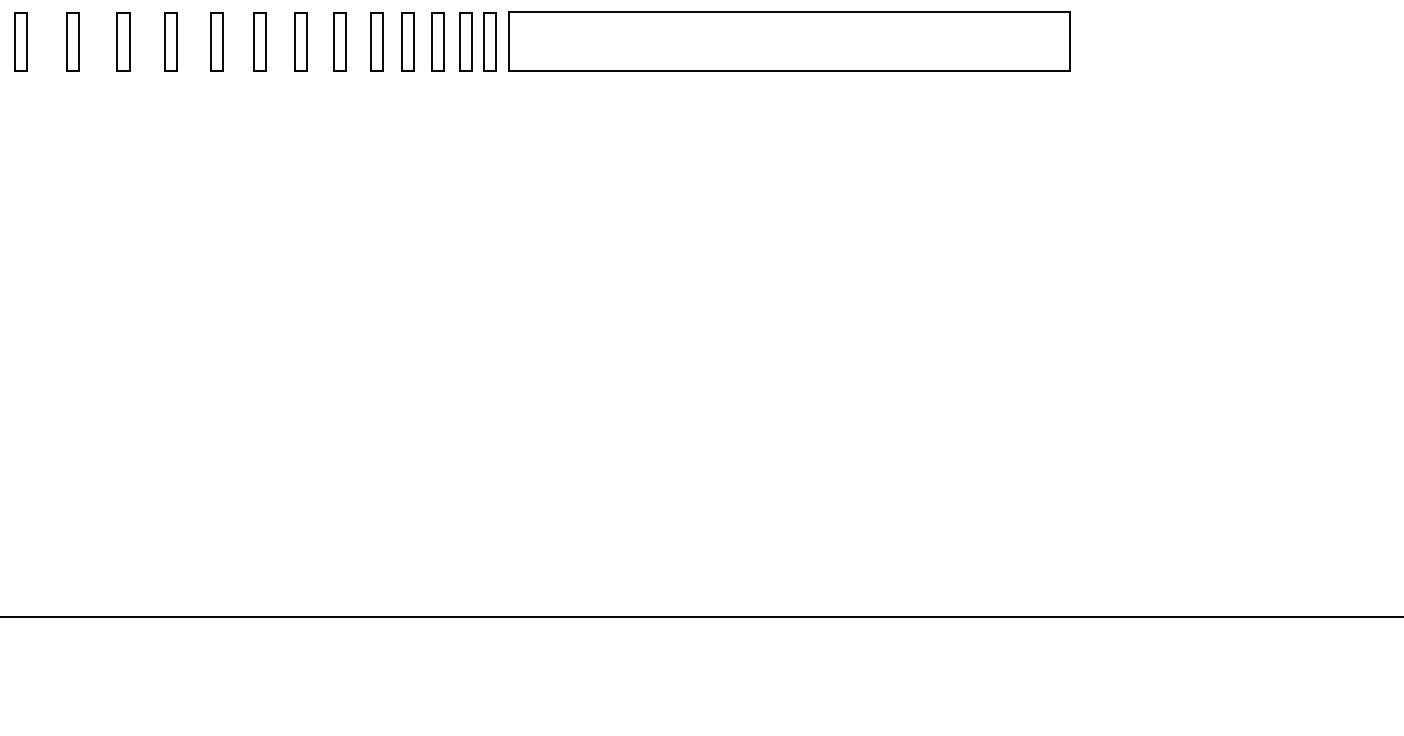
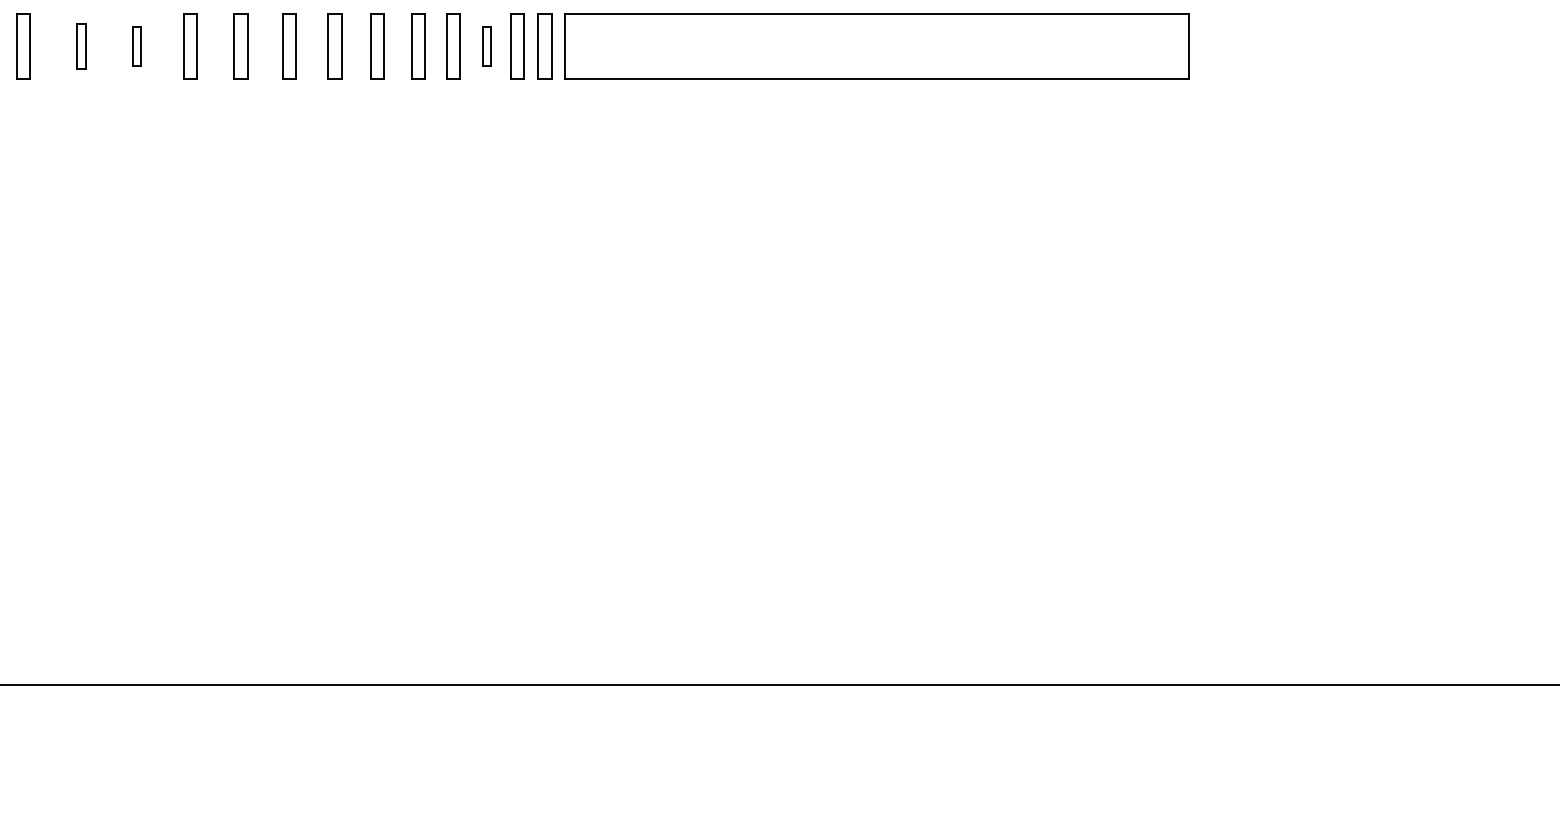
part: (72, 41) -> (80, 46), size x0.7
part: (123, 41) -> (137, 46), size x0.6
part: (437, 41) -> (486, 46), size x0.6

